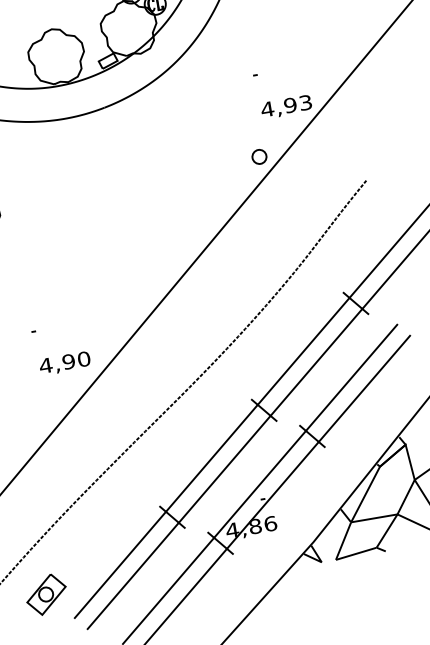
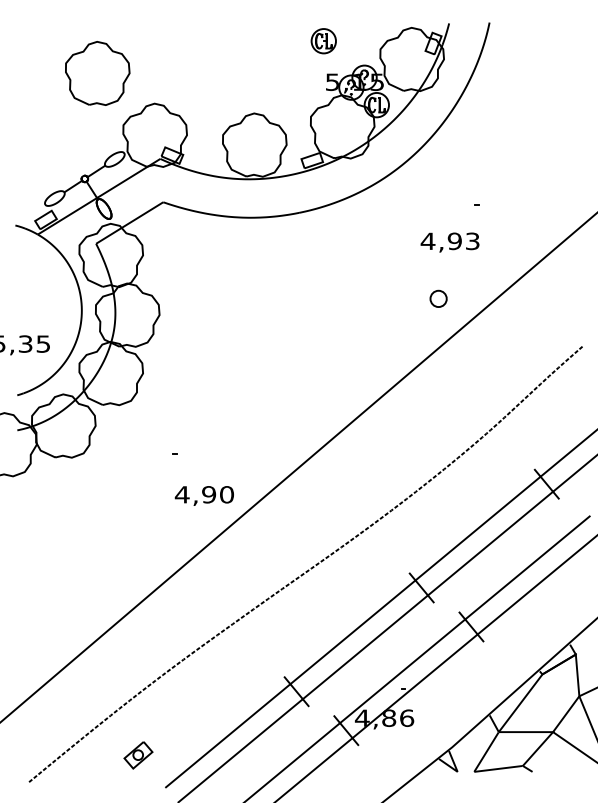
text: (286, 107) -> (449, 242), moved
part: (259, 156) -> (438, 298), moved
part: (46, 594) -> (138, 755), size x0.6

